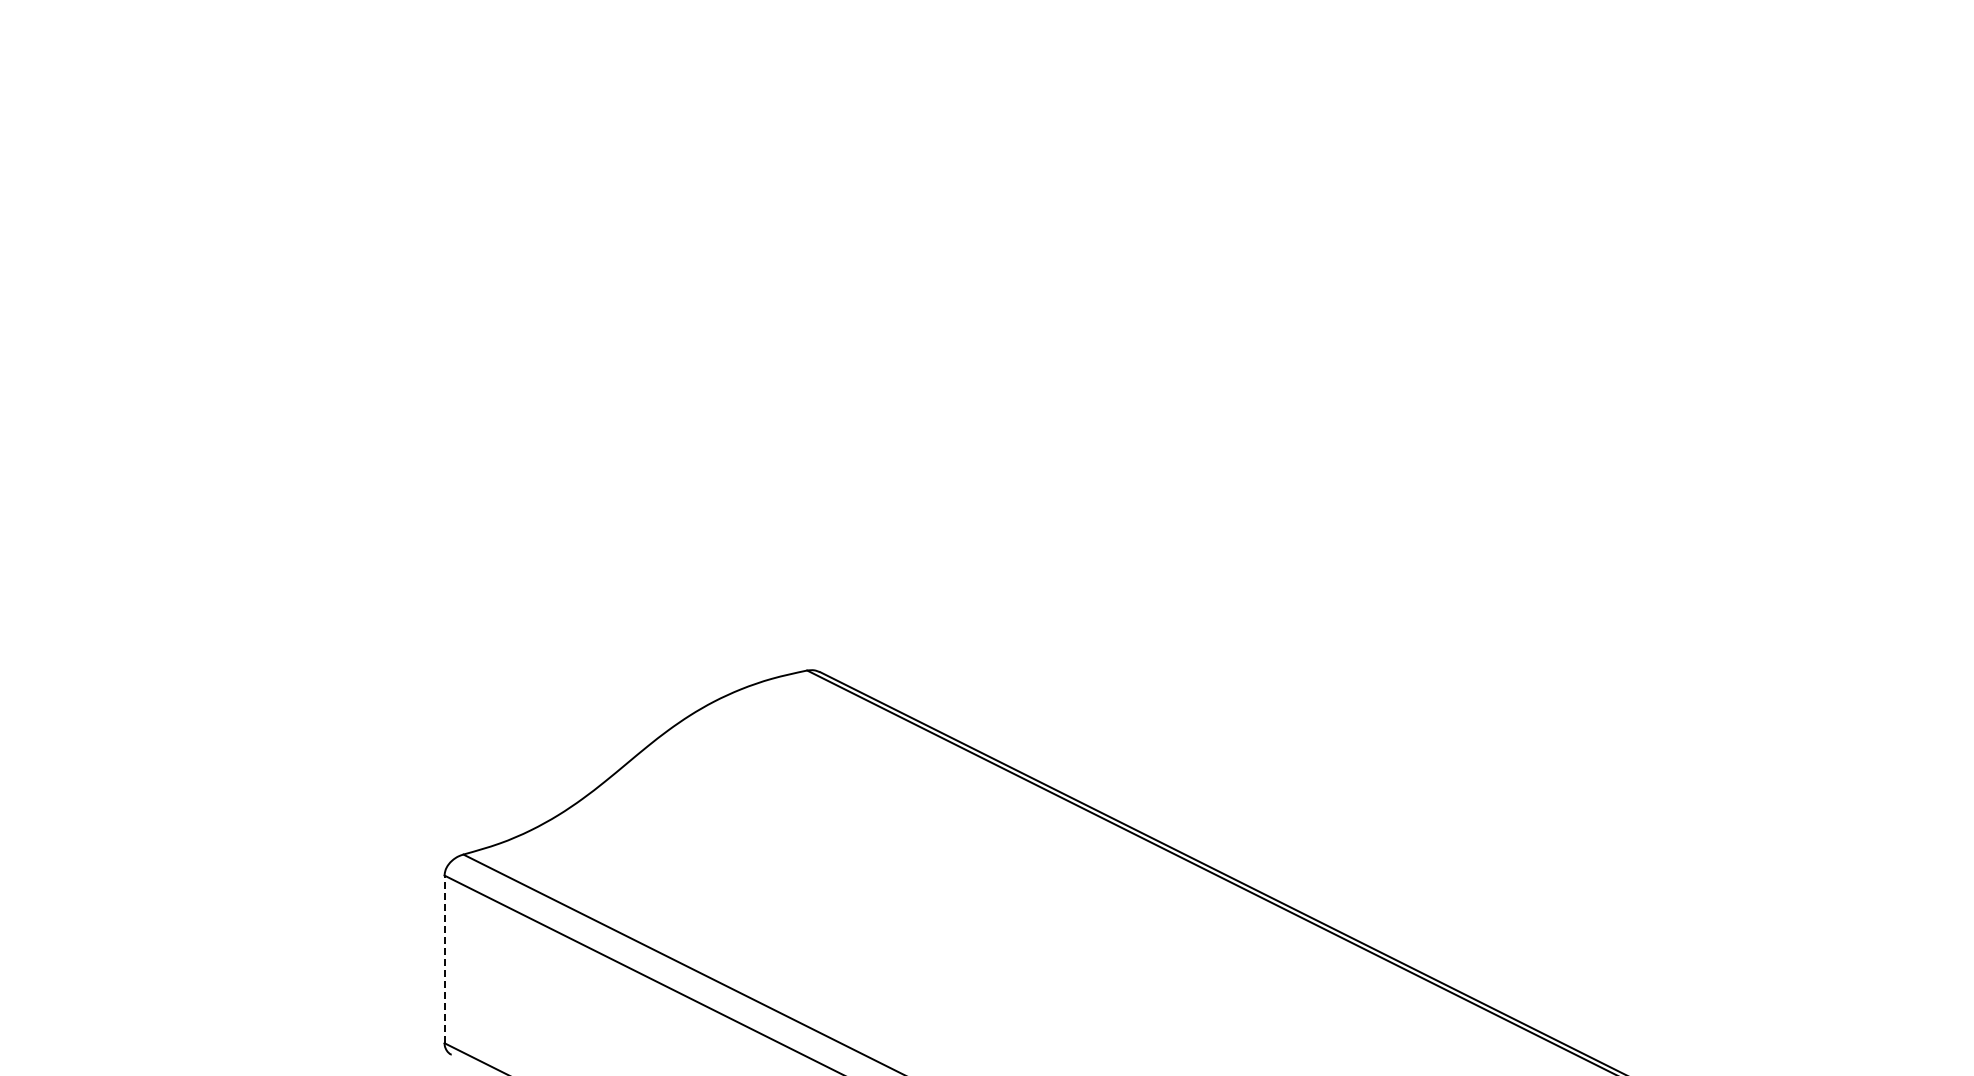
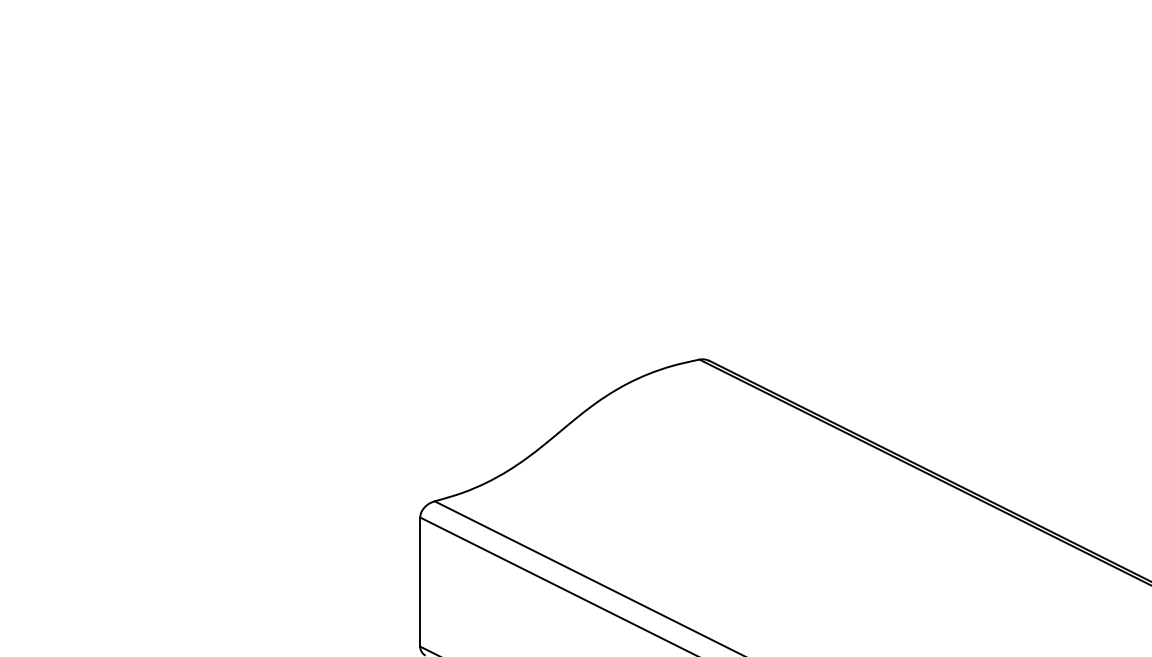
line: (444, 959) -> (420, 582), dashed -> solid

